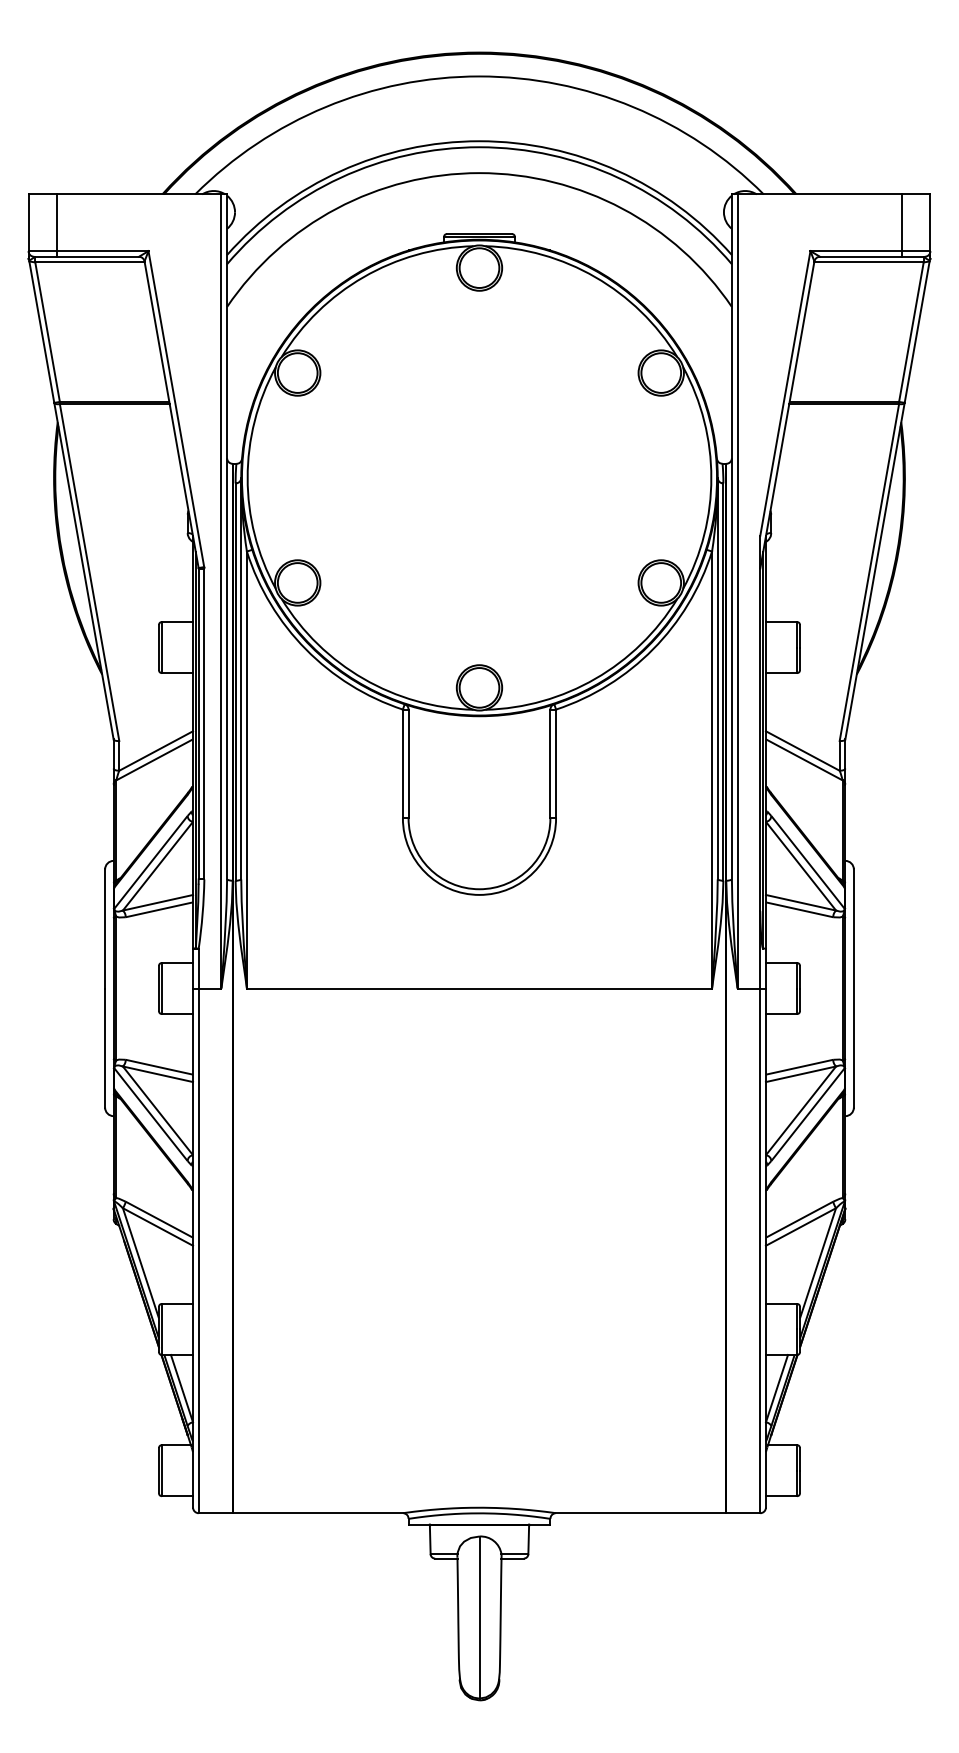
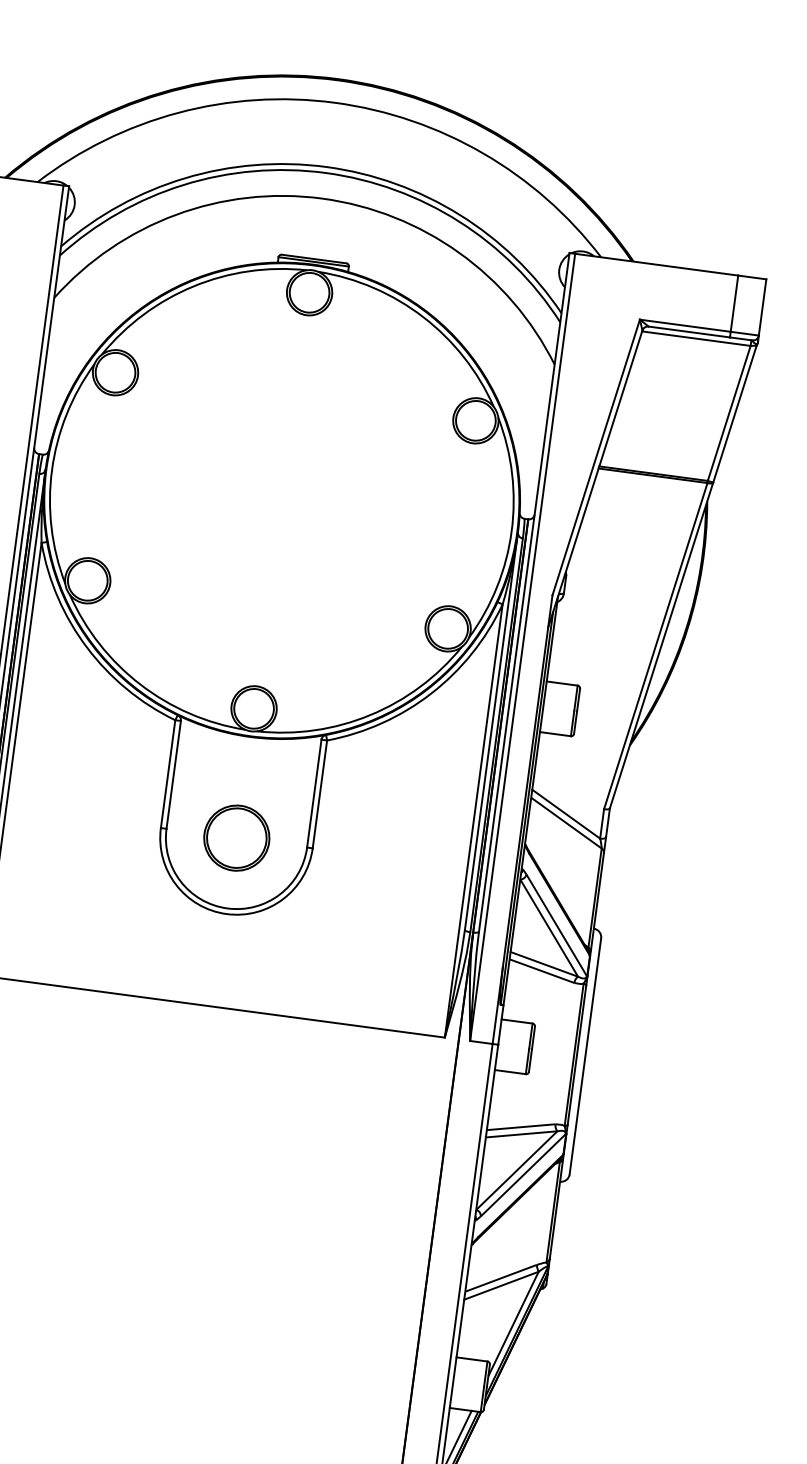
part: (479, 817) -> (236, 837), added

